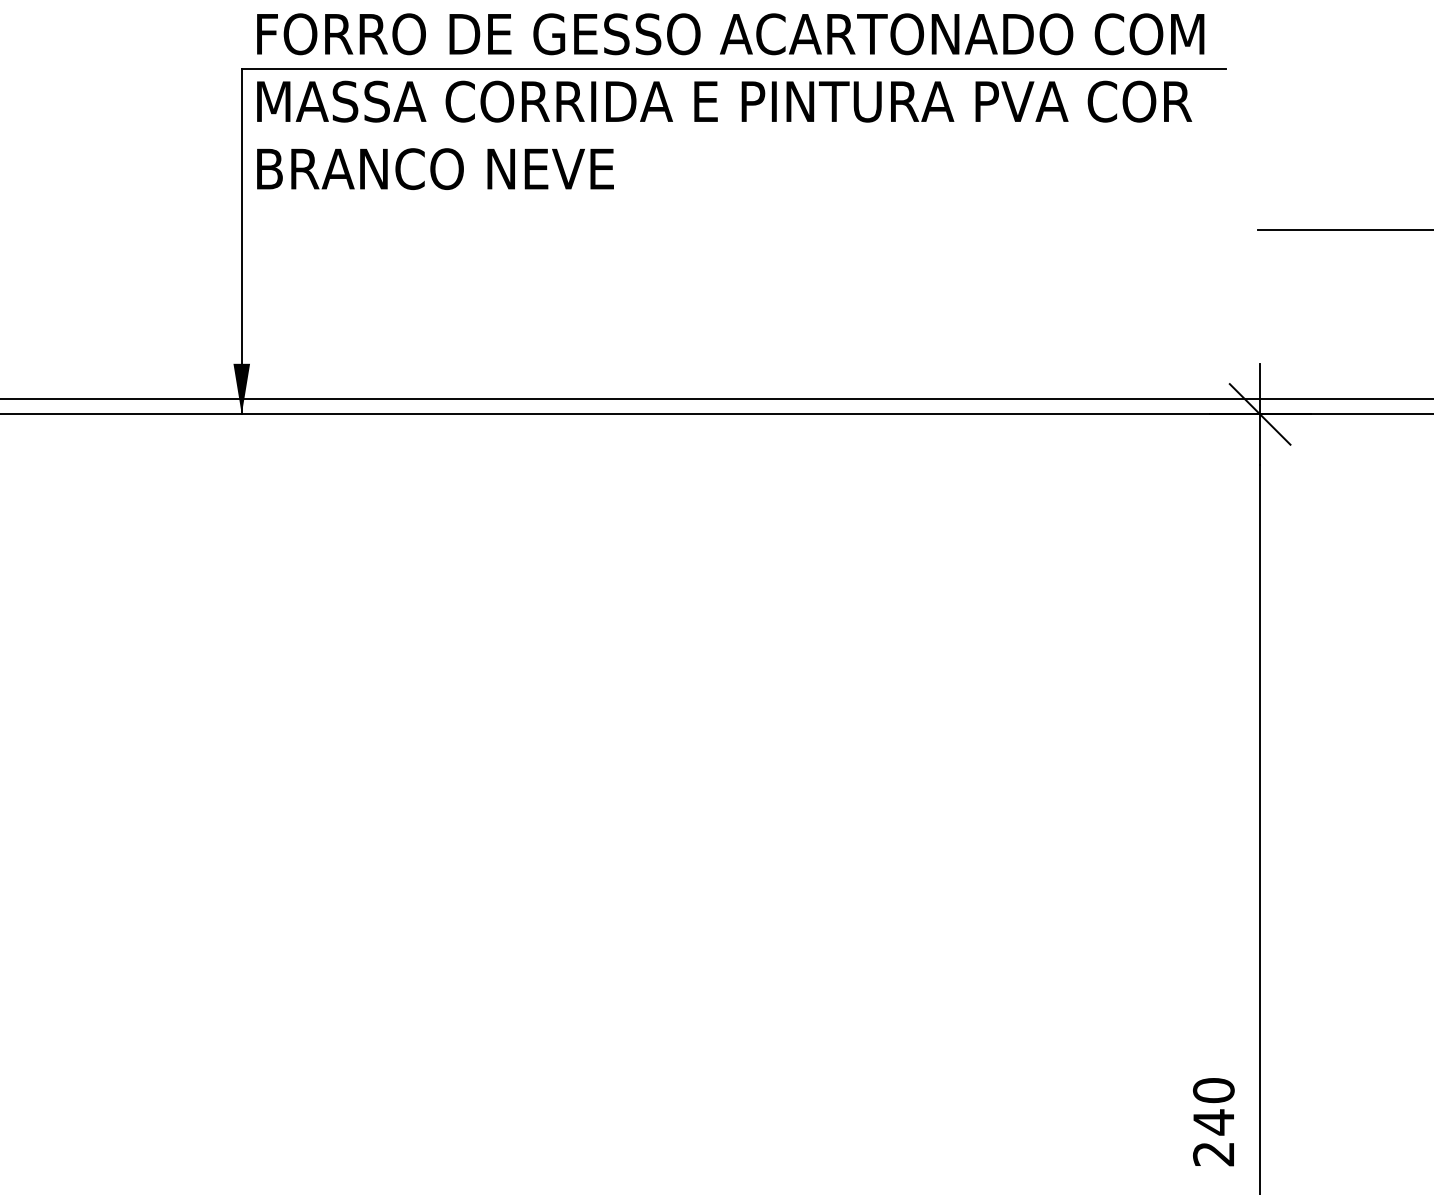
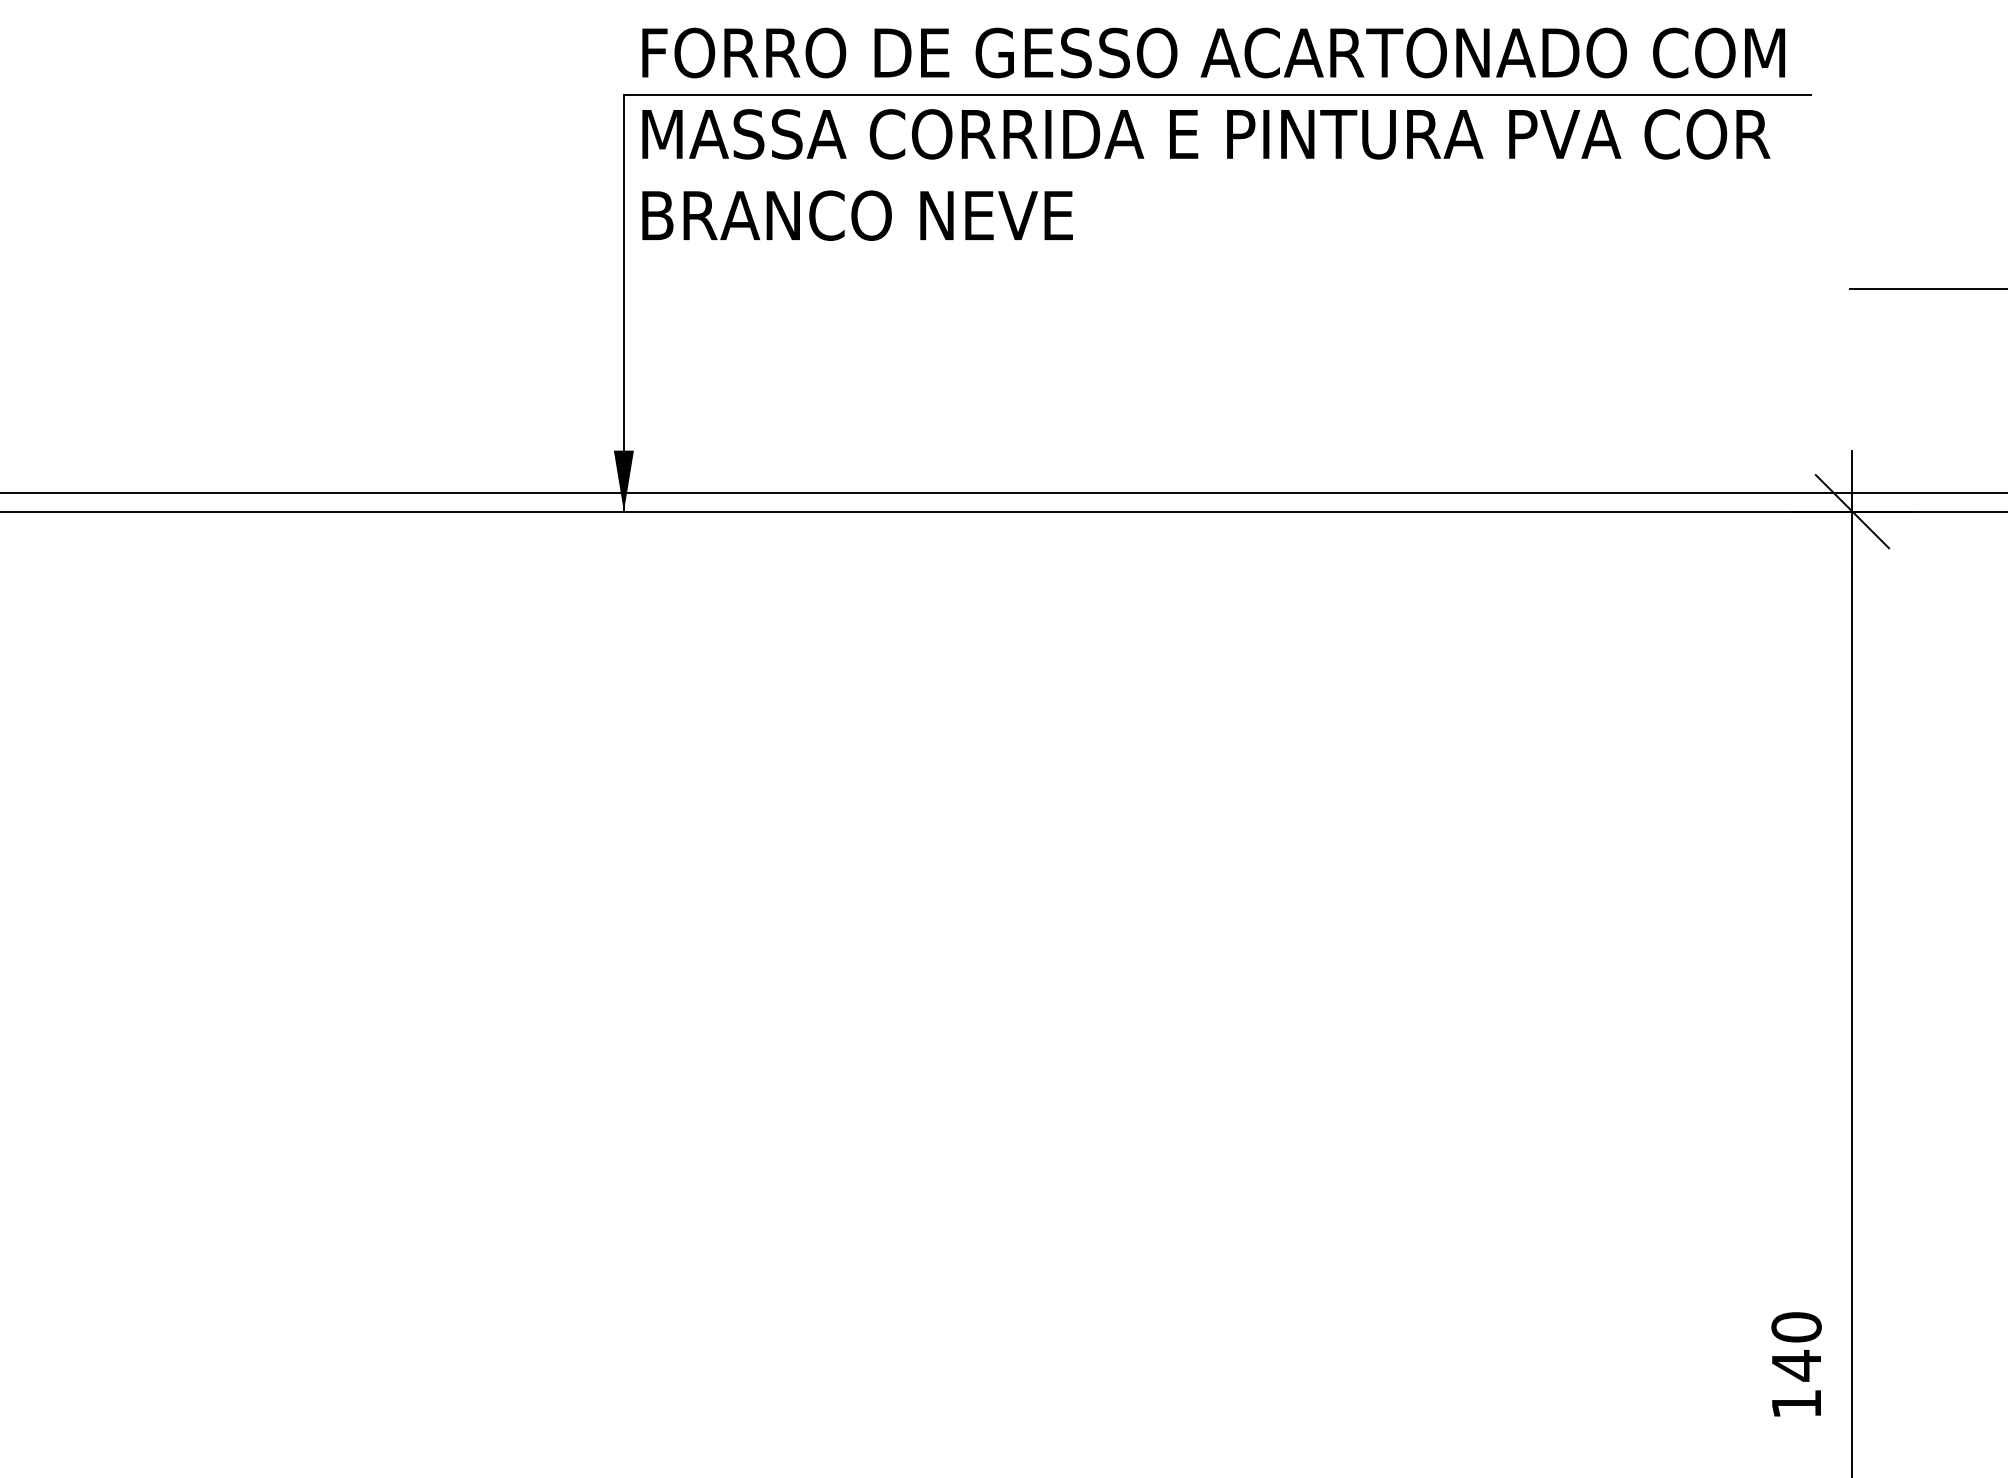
text: (1212, 1154) -> (1795, 1404), 240 -> 140

